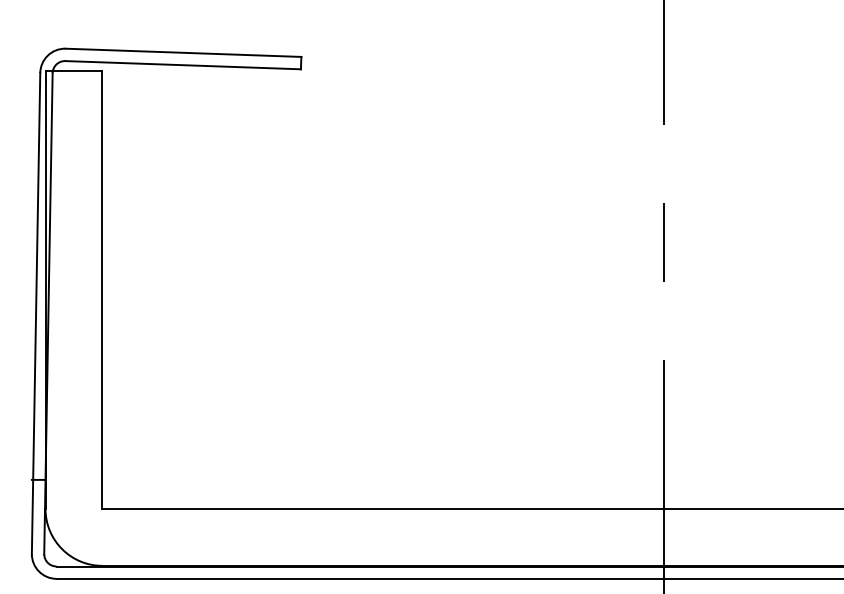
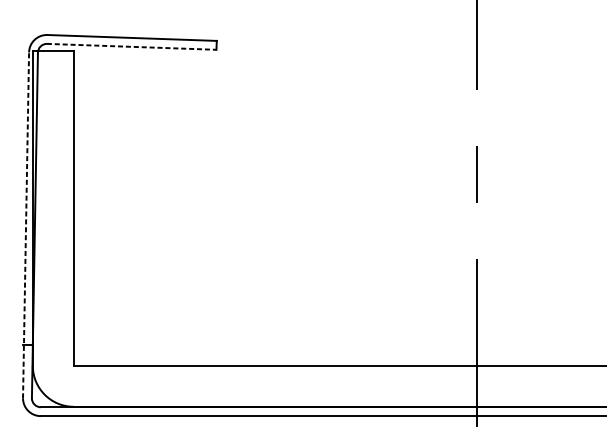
line: (183, 65) -> (132, 47), solid -> dashed
line: (36, 313) -> (26, 225), solid -> dashed

